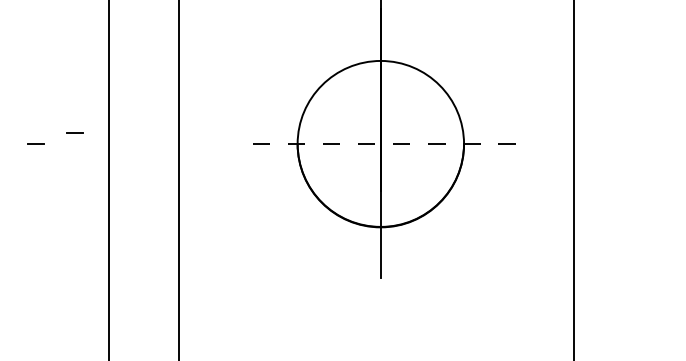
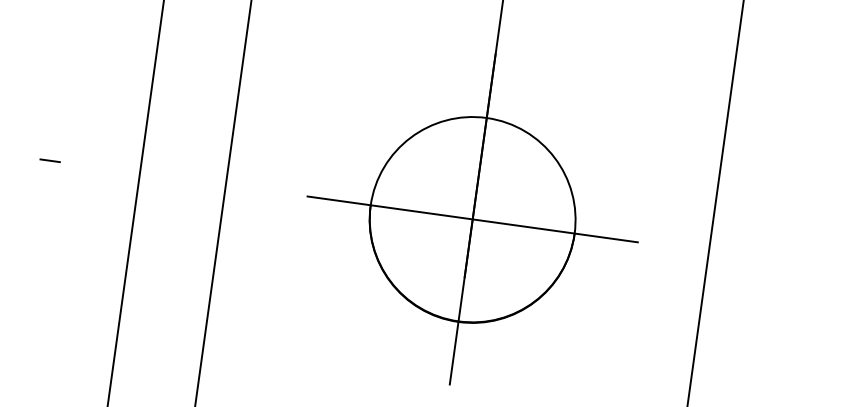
line: (74, 132) -> (99, 153), removed
line: (380, 143) -> (472, 219), dashed -> solid

